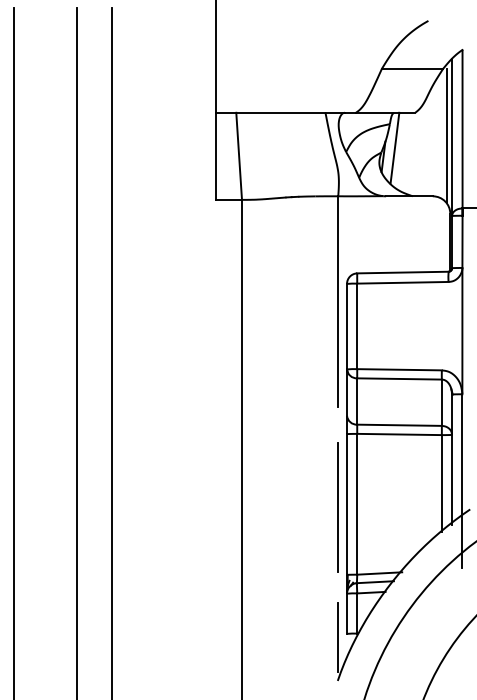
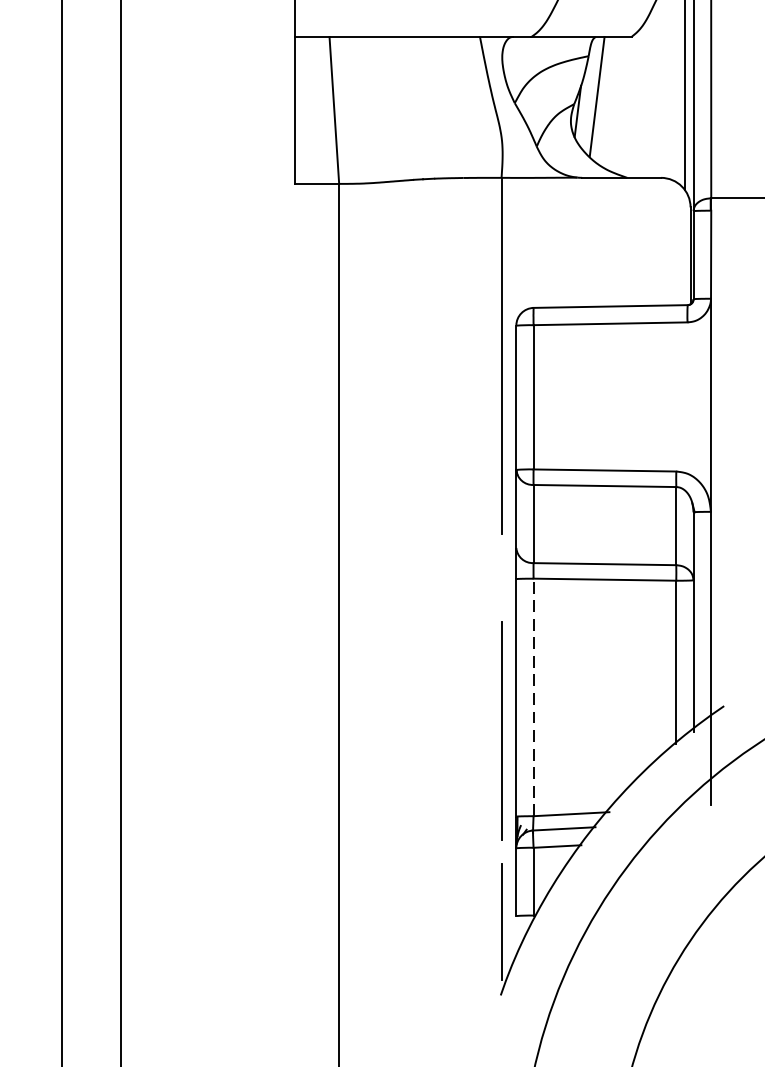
line: (357, 503) -> (534, 696), solid -> dashed
line: (337, 507) -> (500, 731), moved

